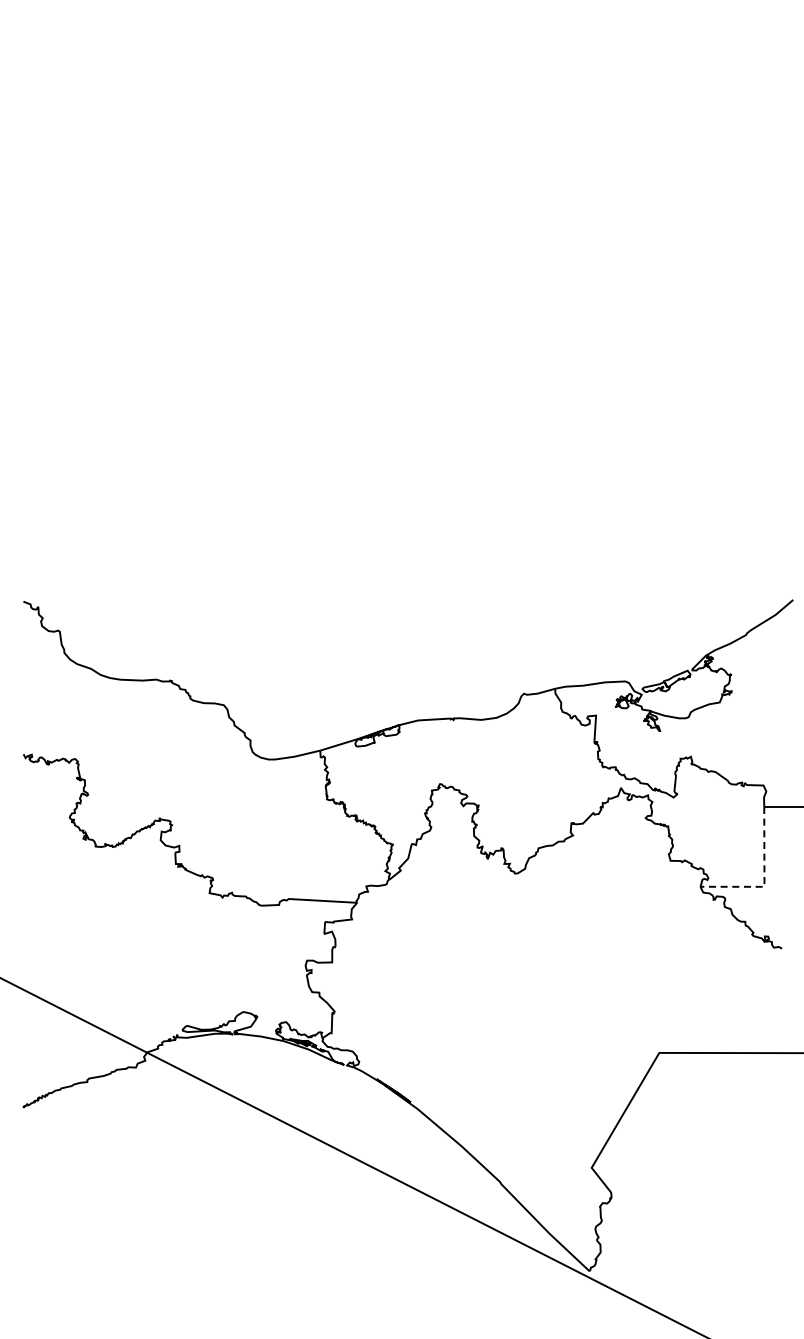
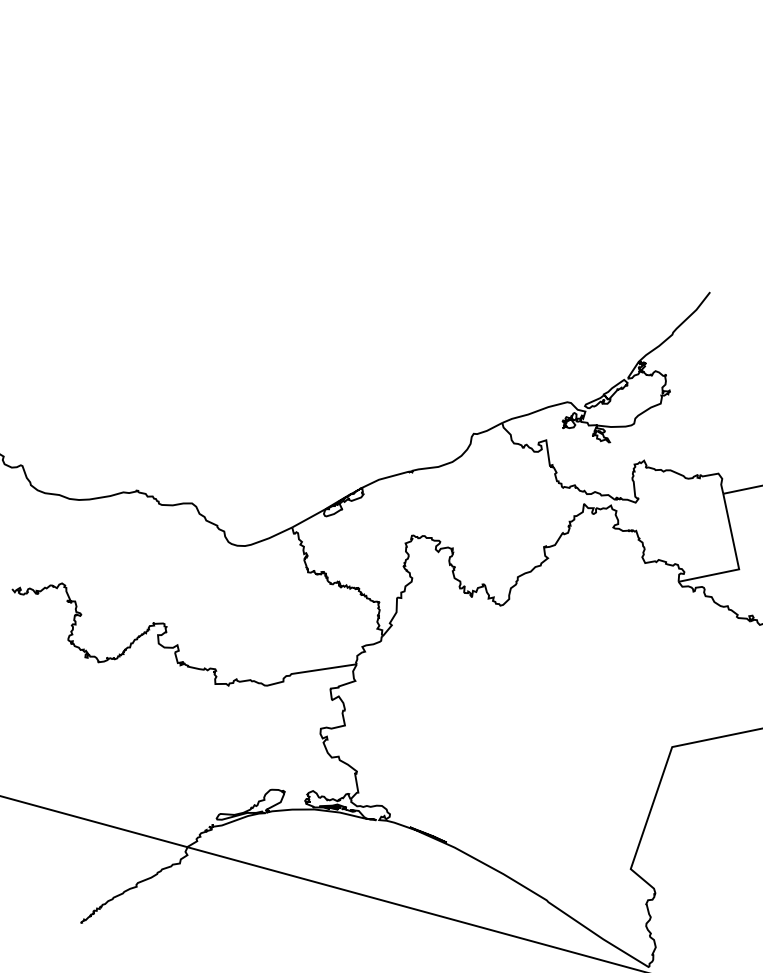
line: (764, 879) -> (737, 562), dashed -> solid

